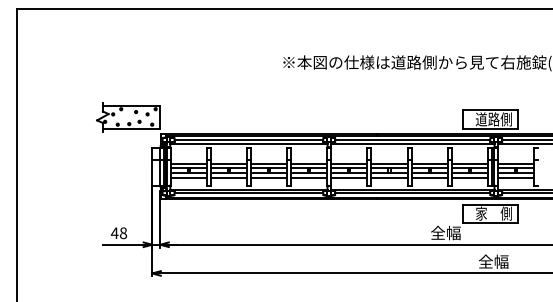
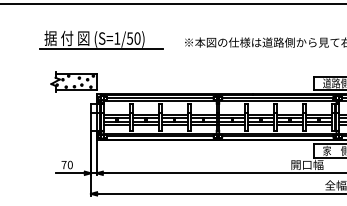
part: (166, 58) -> (101, 39), added
text: (118, 232) -> (66, 164), 48 -> 70
text: (453, 232) -> (307, 164), 全幅 -> 開口幅

